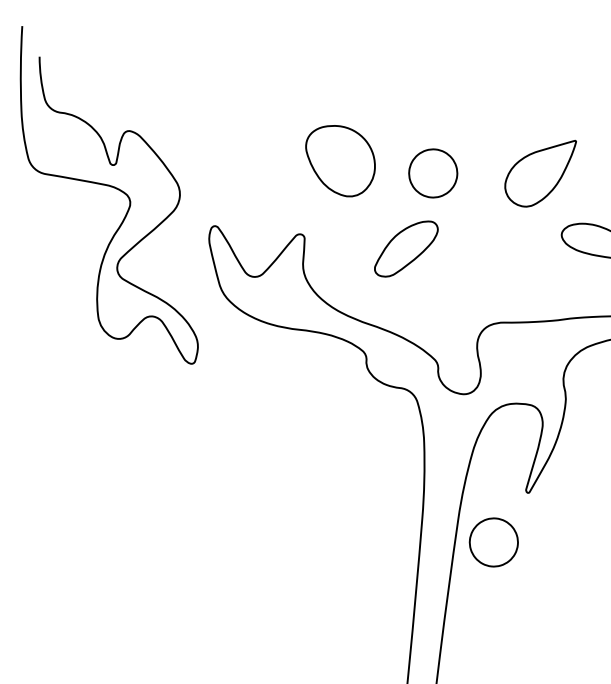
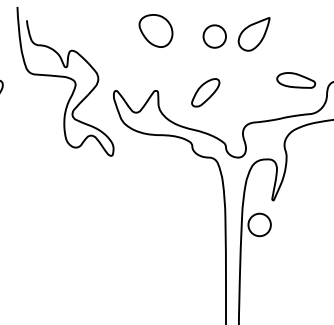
part: (339, 159) -> (155, 30), moved
part: (538, 172) -> (253, 34), moved
part: (432, 173) -> (214, 36), moved

